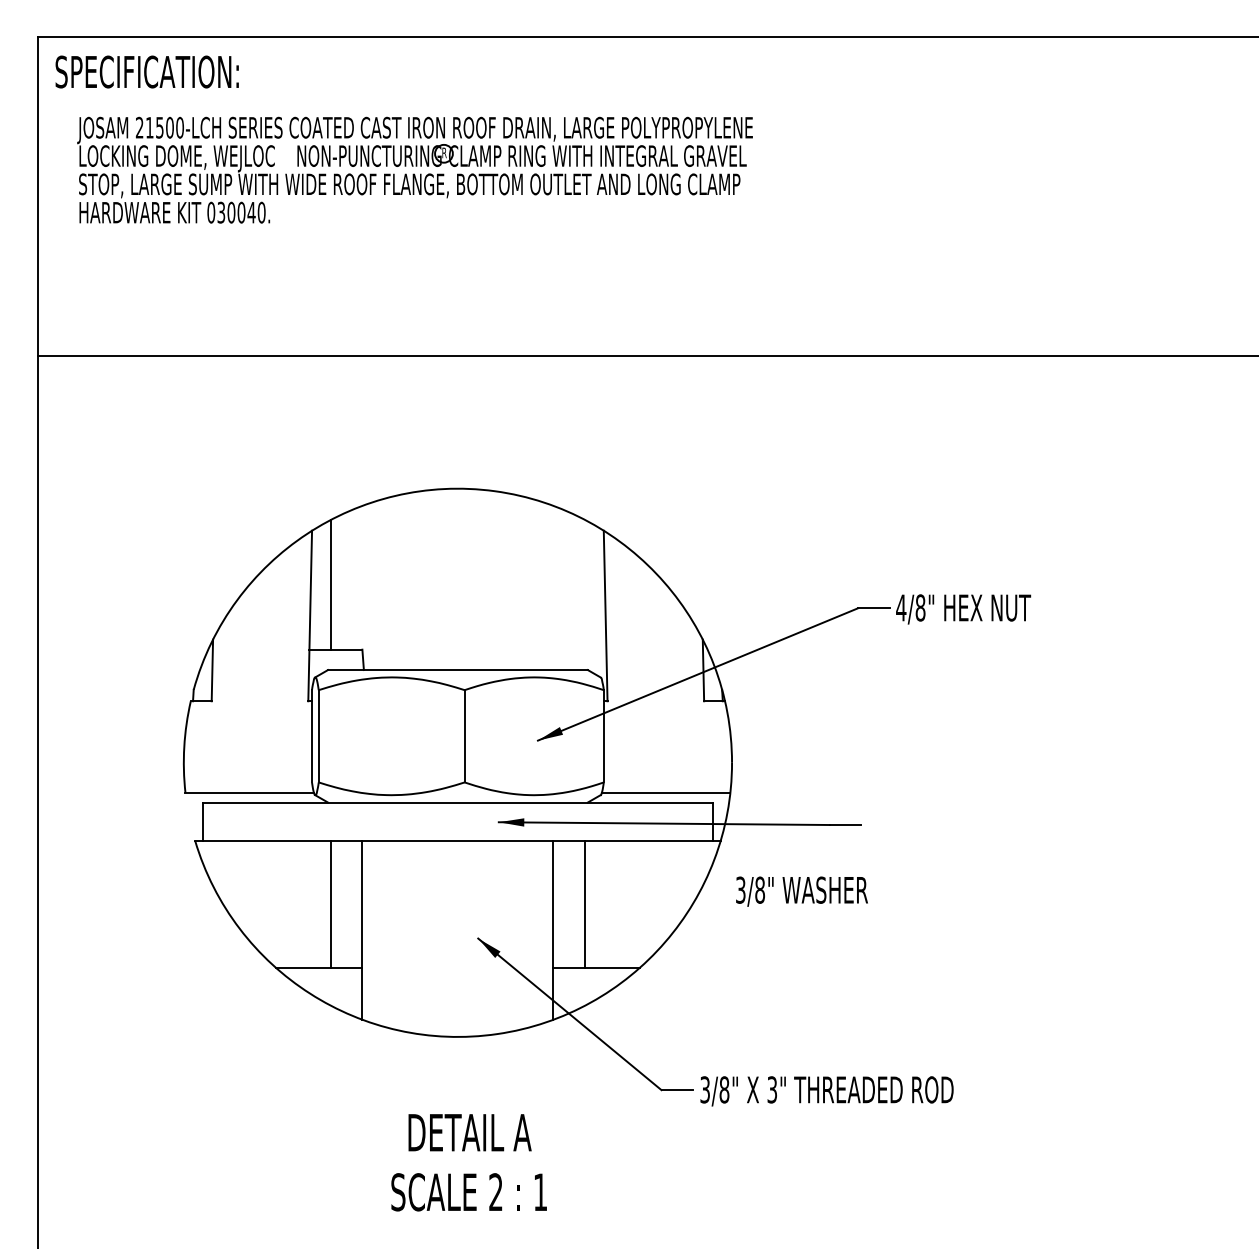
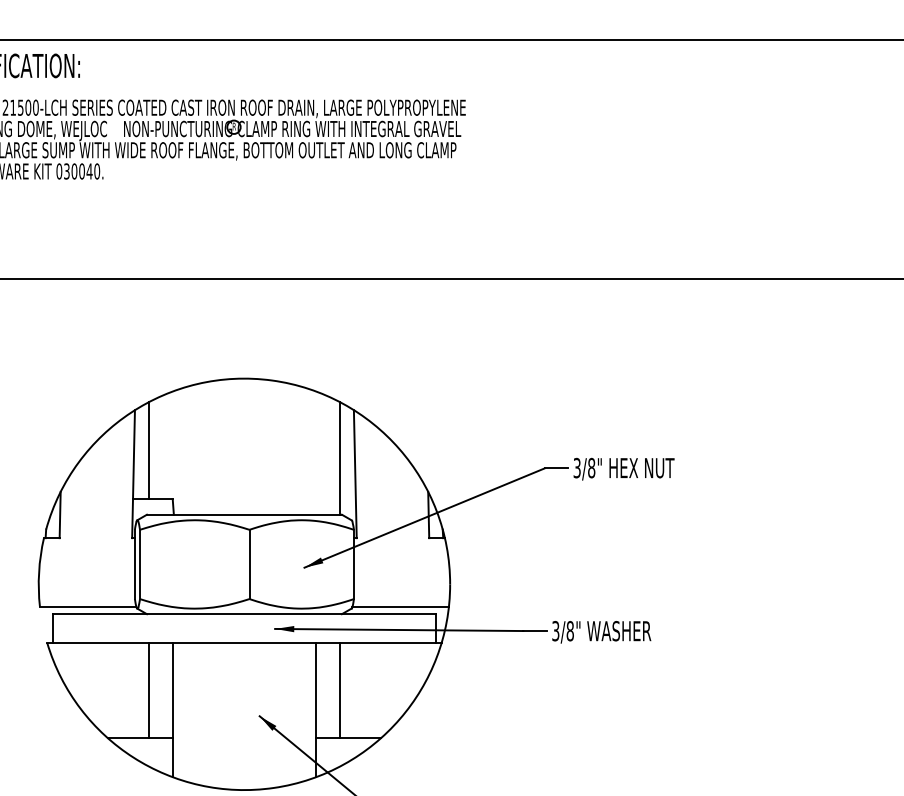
line: (585, 595) -> (340, 458), added
text: (901, 607) -> (577, 467), 4/8" -> 3/8"
text: (801, 891) -> (601, 632), moved

